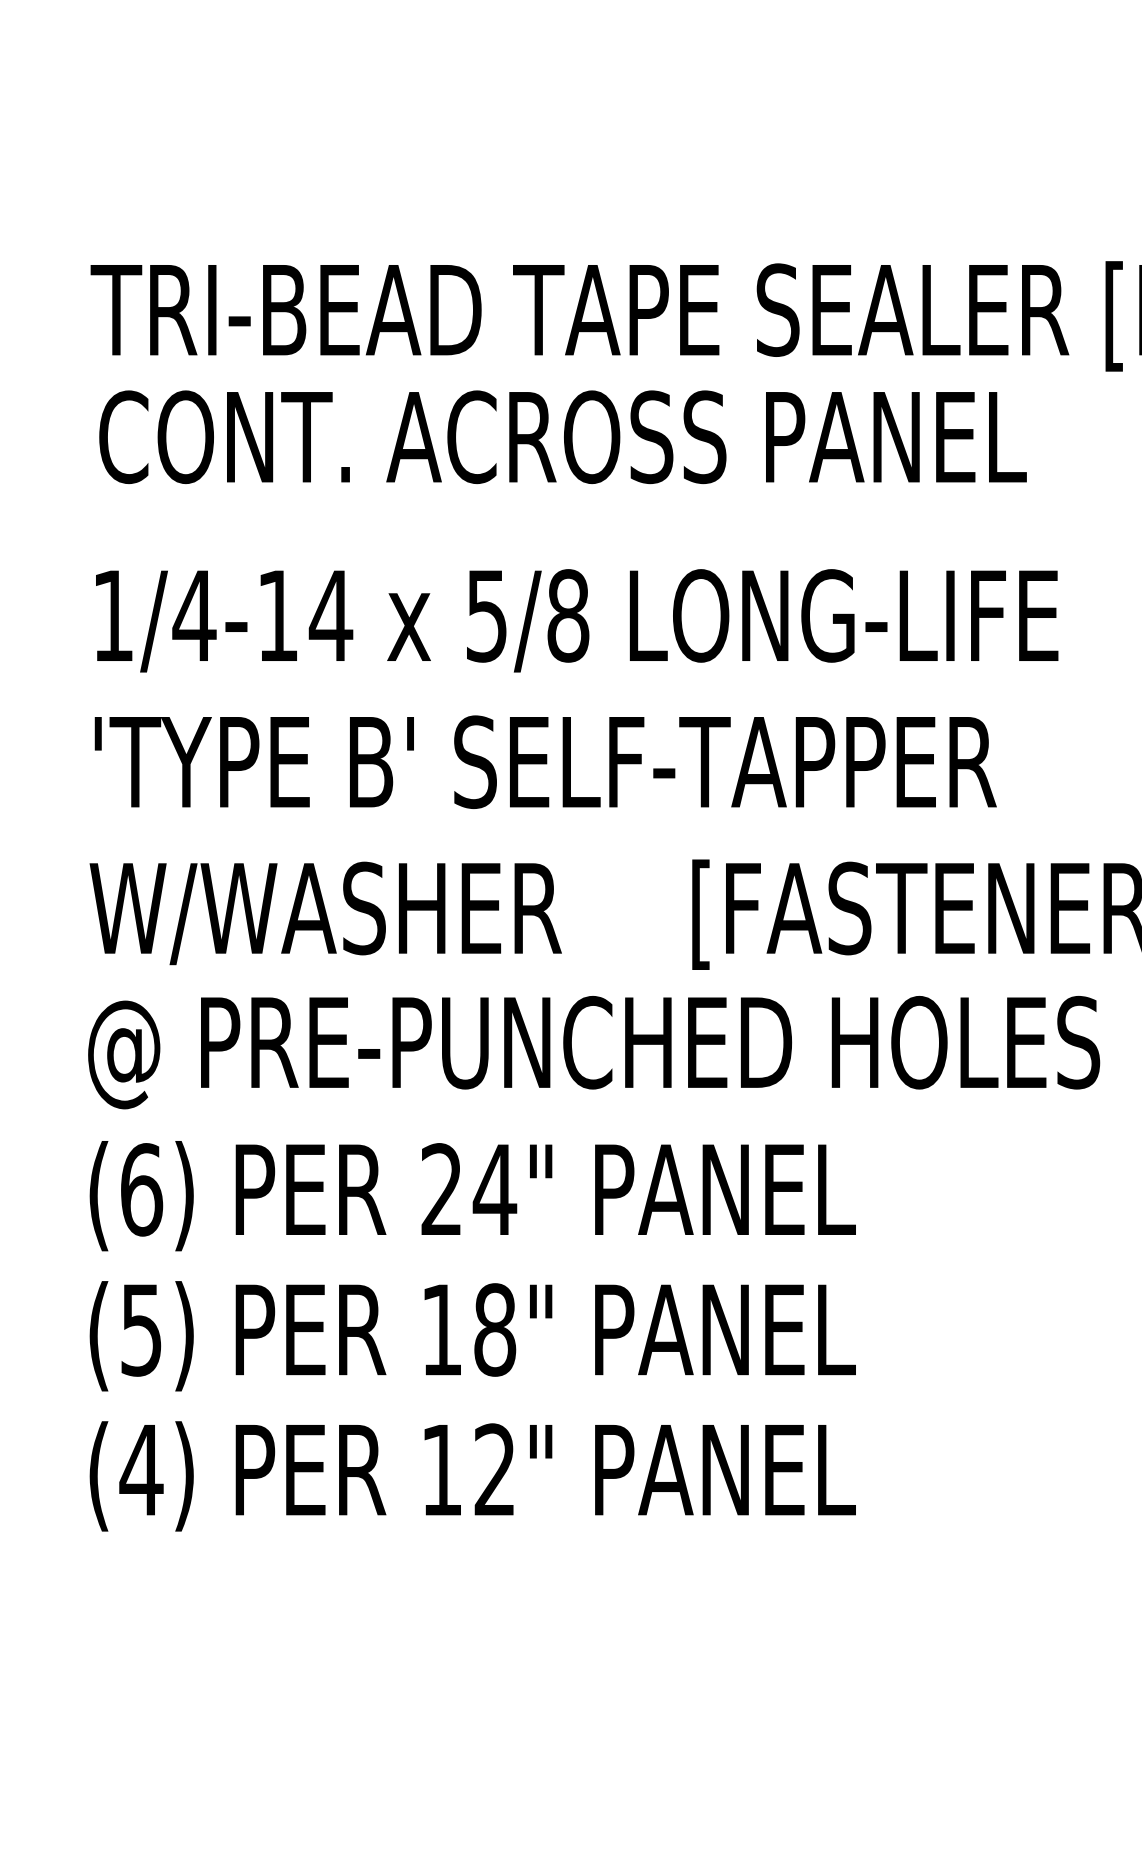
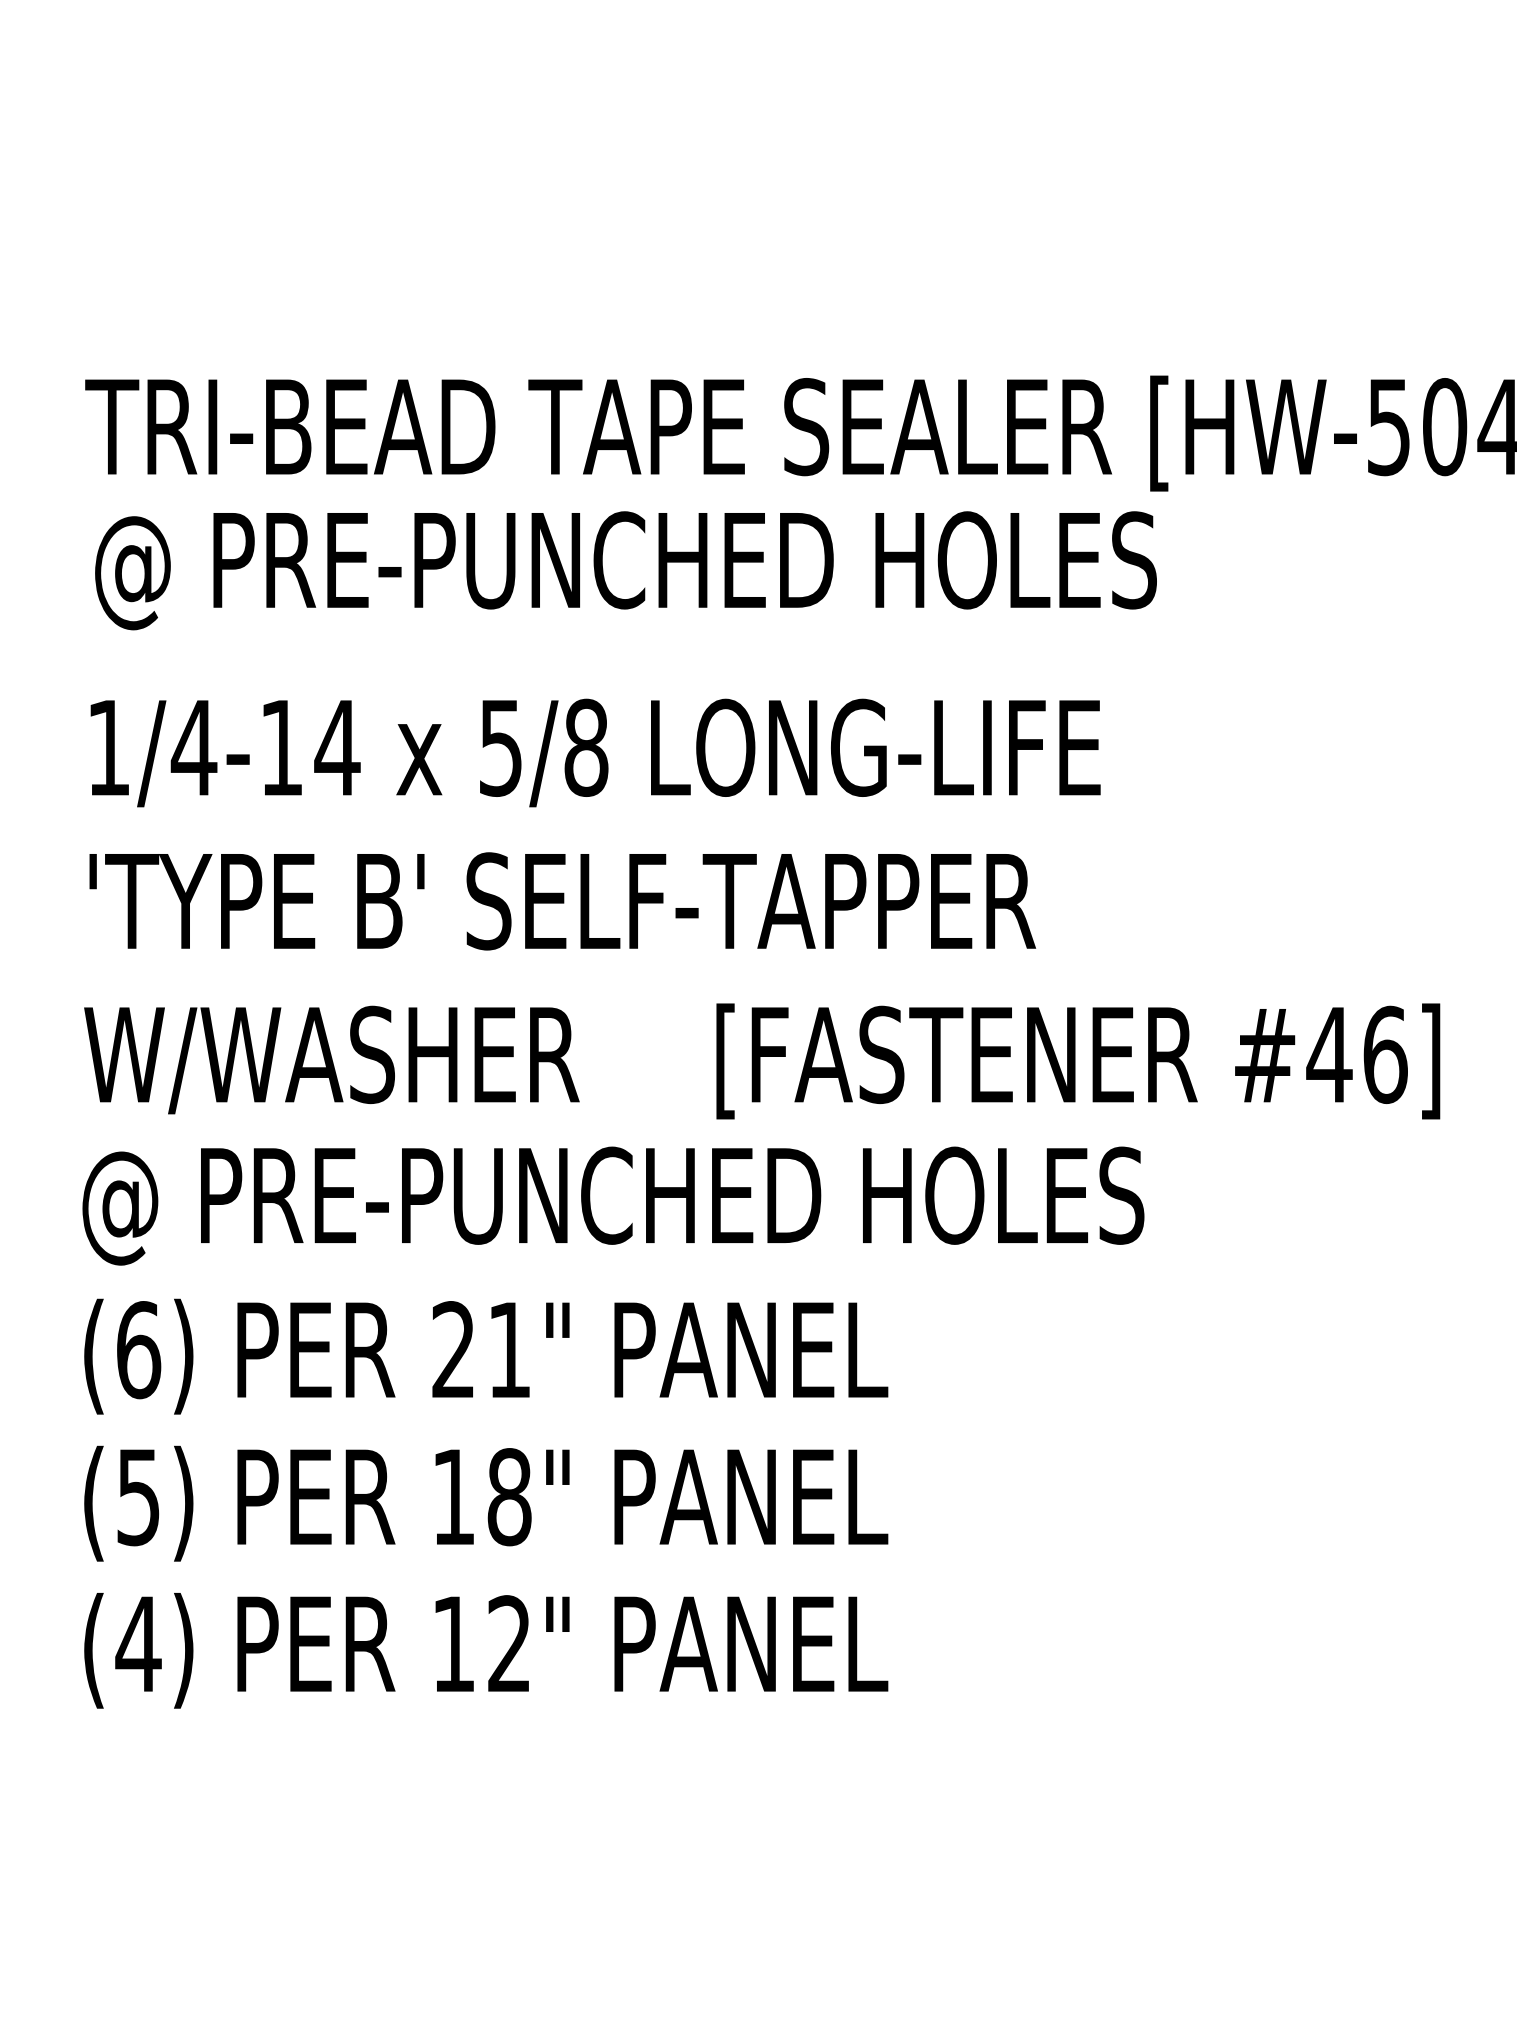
text: (605, 446) -> (625, 570), CONT. ACROSS PANEL -> @ PRE-PUNCHED HOLES
text: (495, 1189) -> (509, 1349), 24" -> 21"

